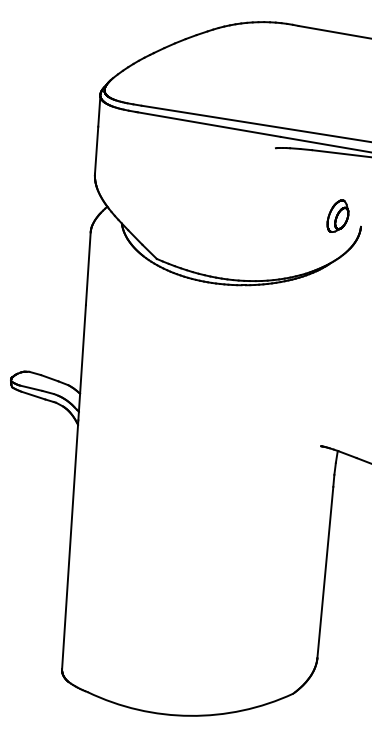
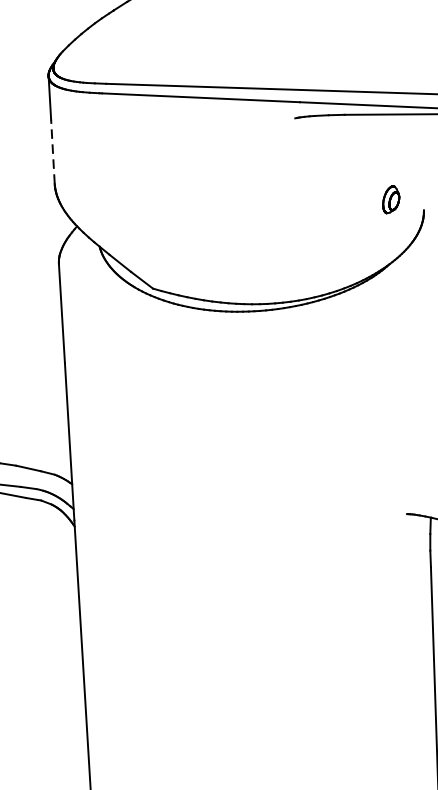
line: (96, 150) -> (52, 152), solid -> dashed
part: (337, 215) -> (390, 198), size x0.6

